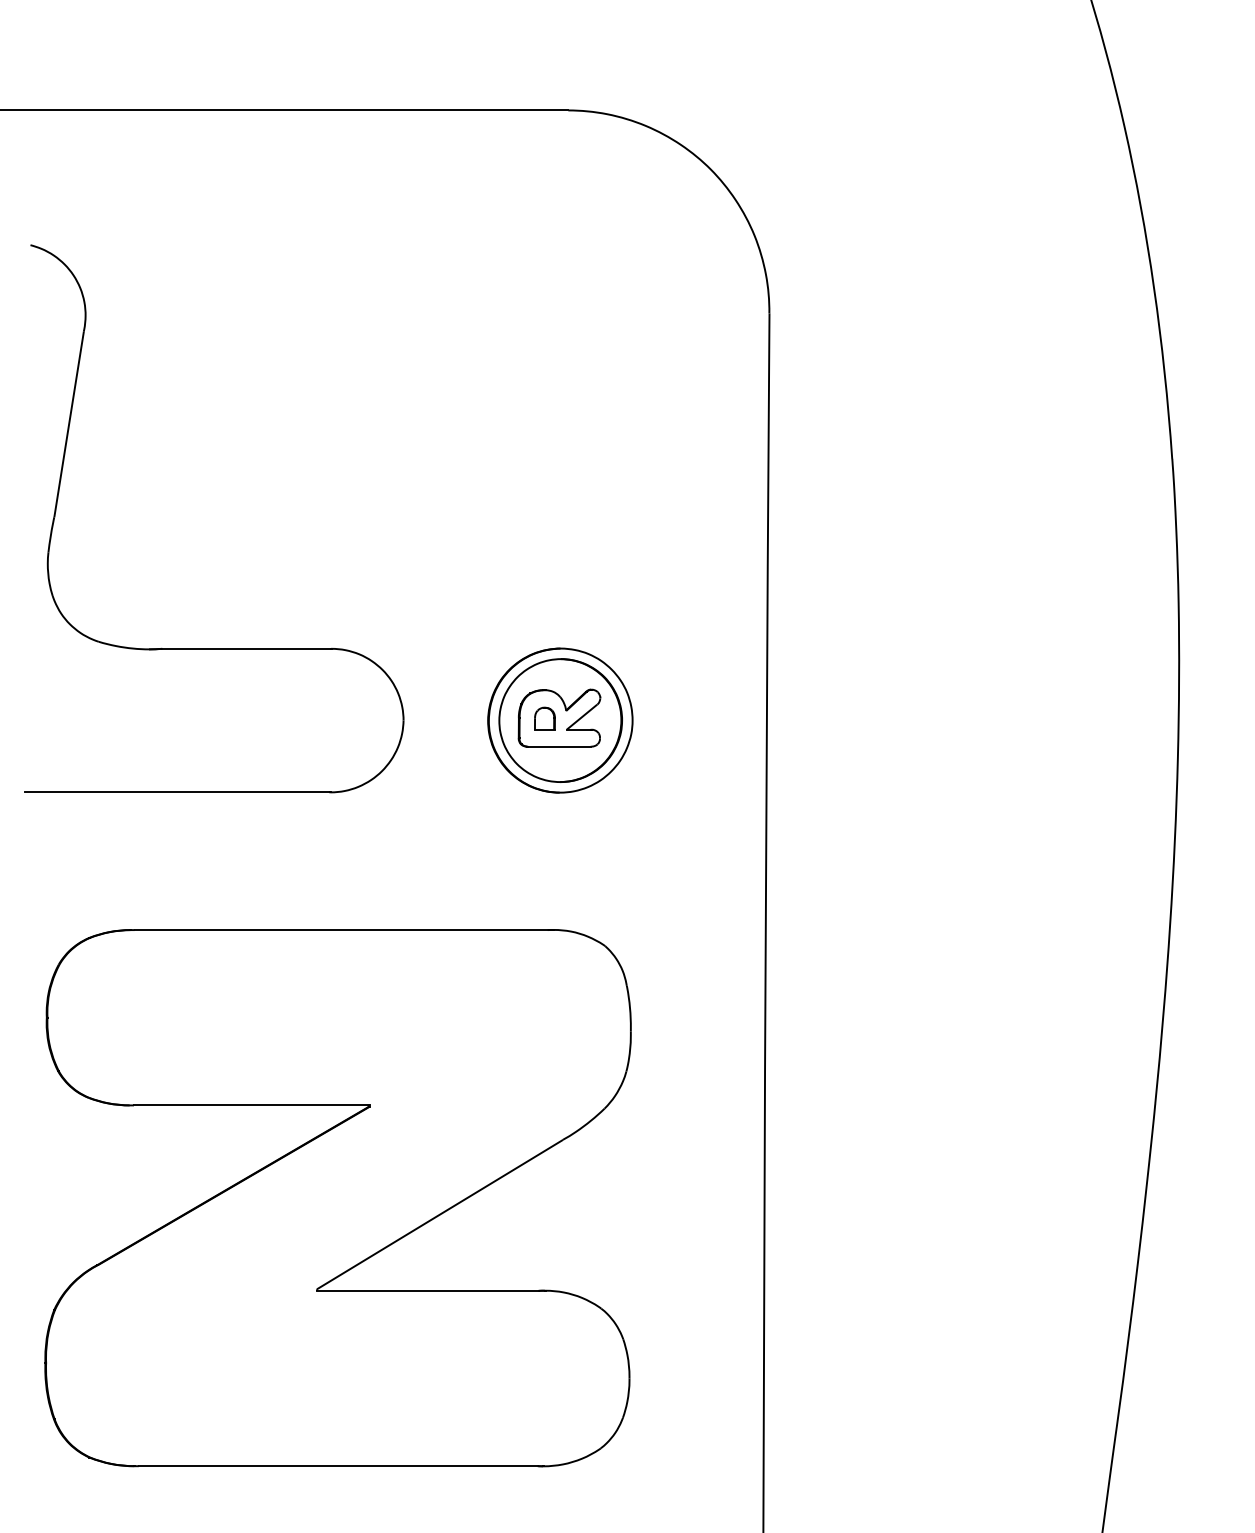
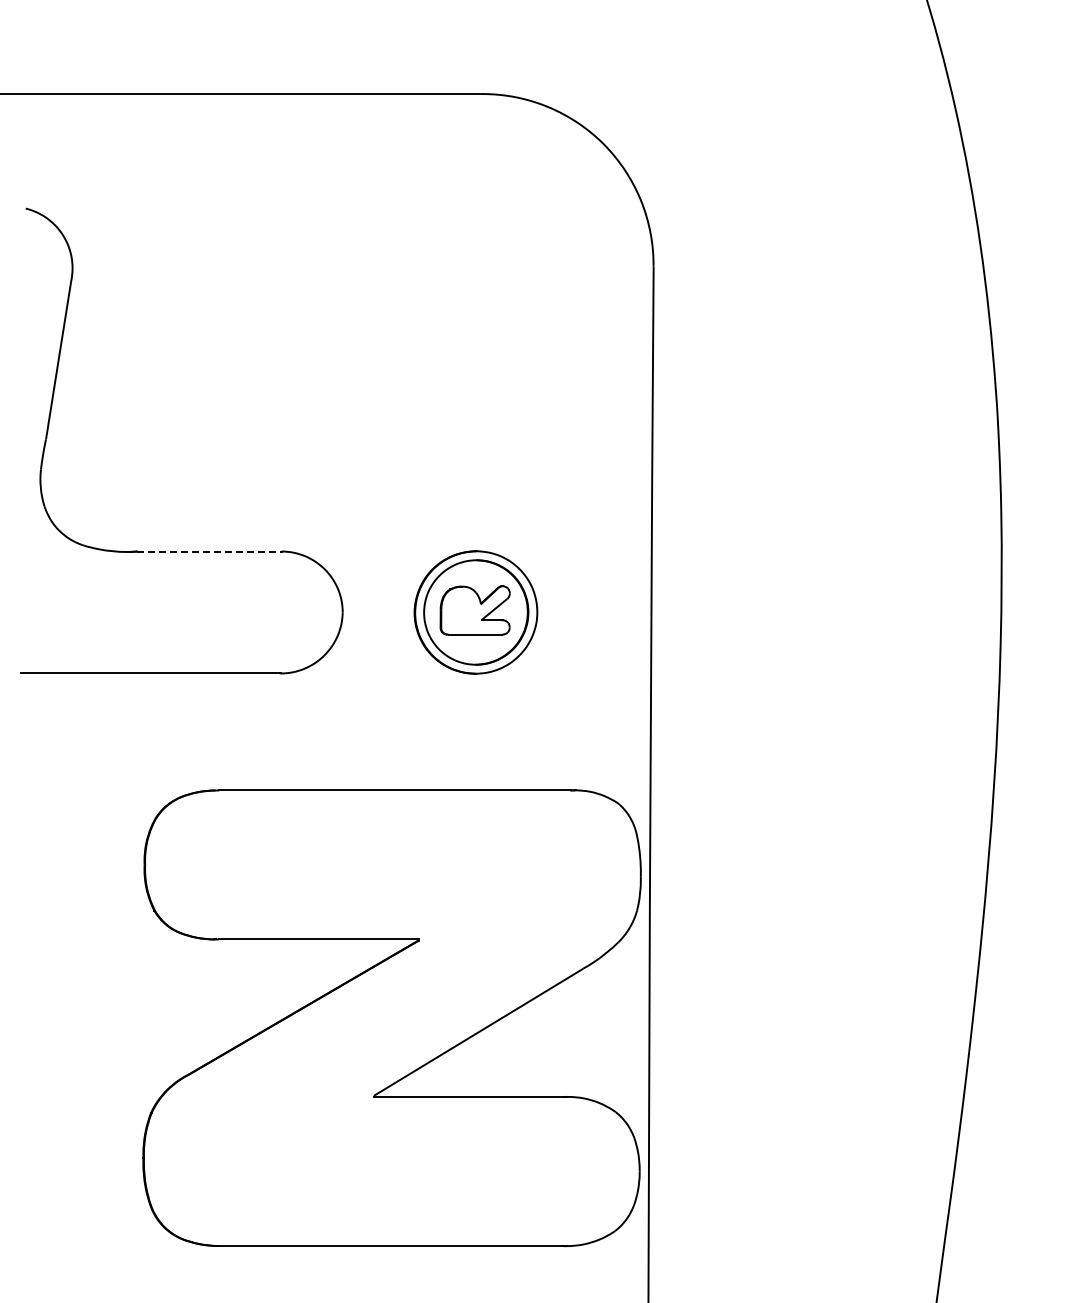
line: (246, 648) -> (209, 551), solid -> dashed
part: (544, 718) -> (462, 610), removed
part: (337, 1198) -> (391, 1018), moved

